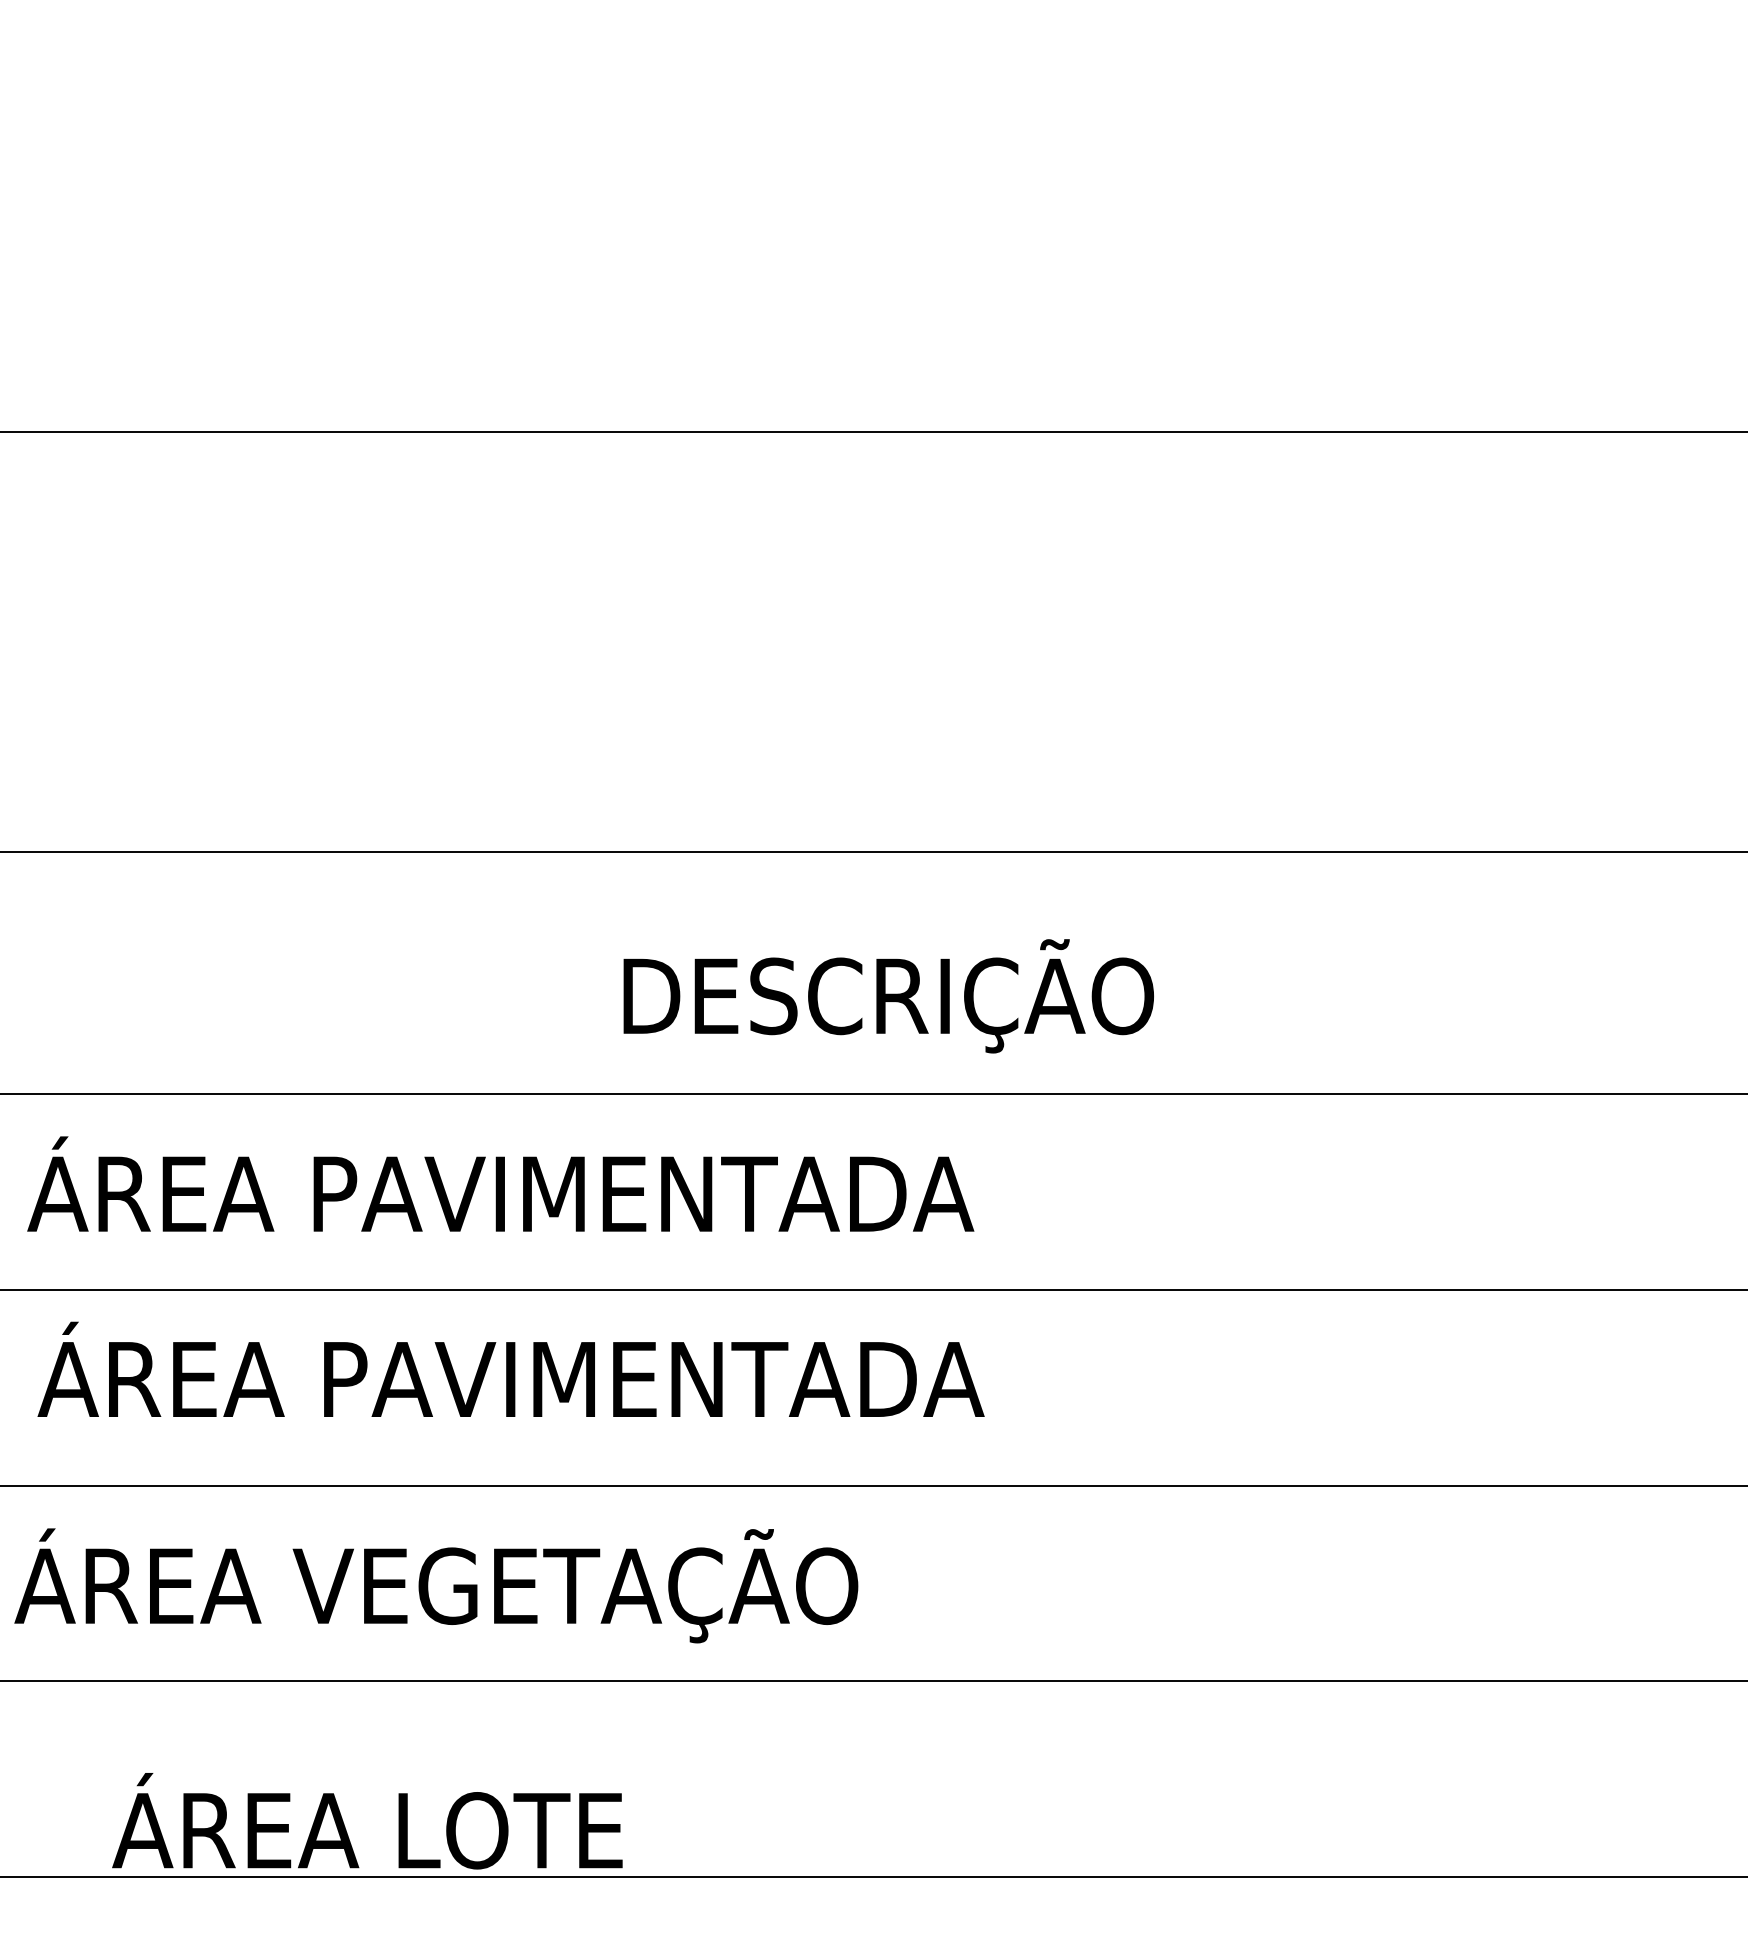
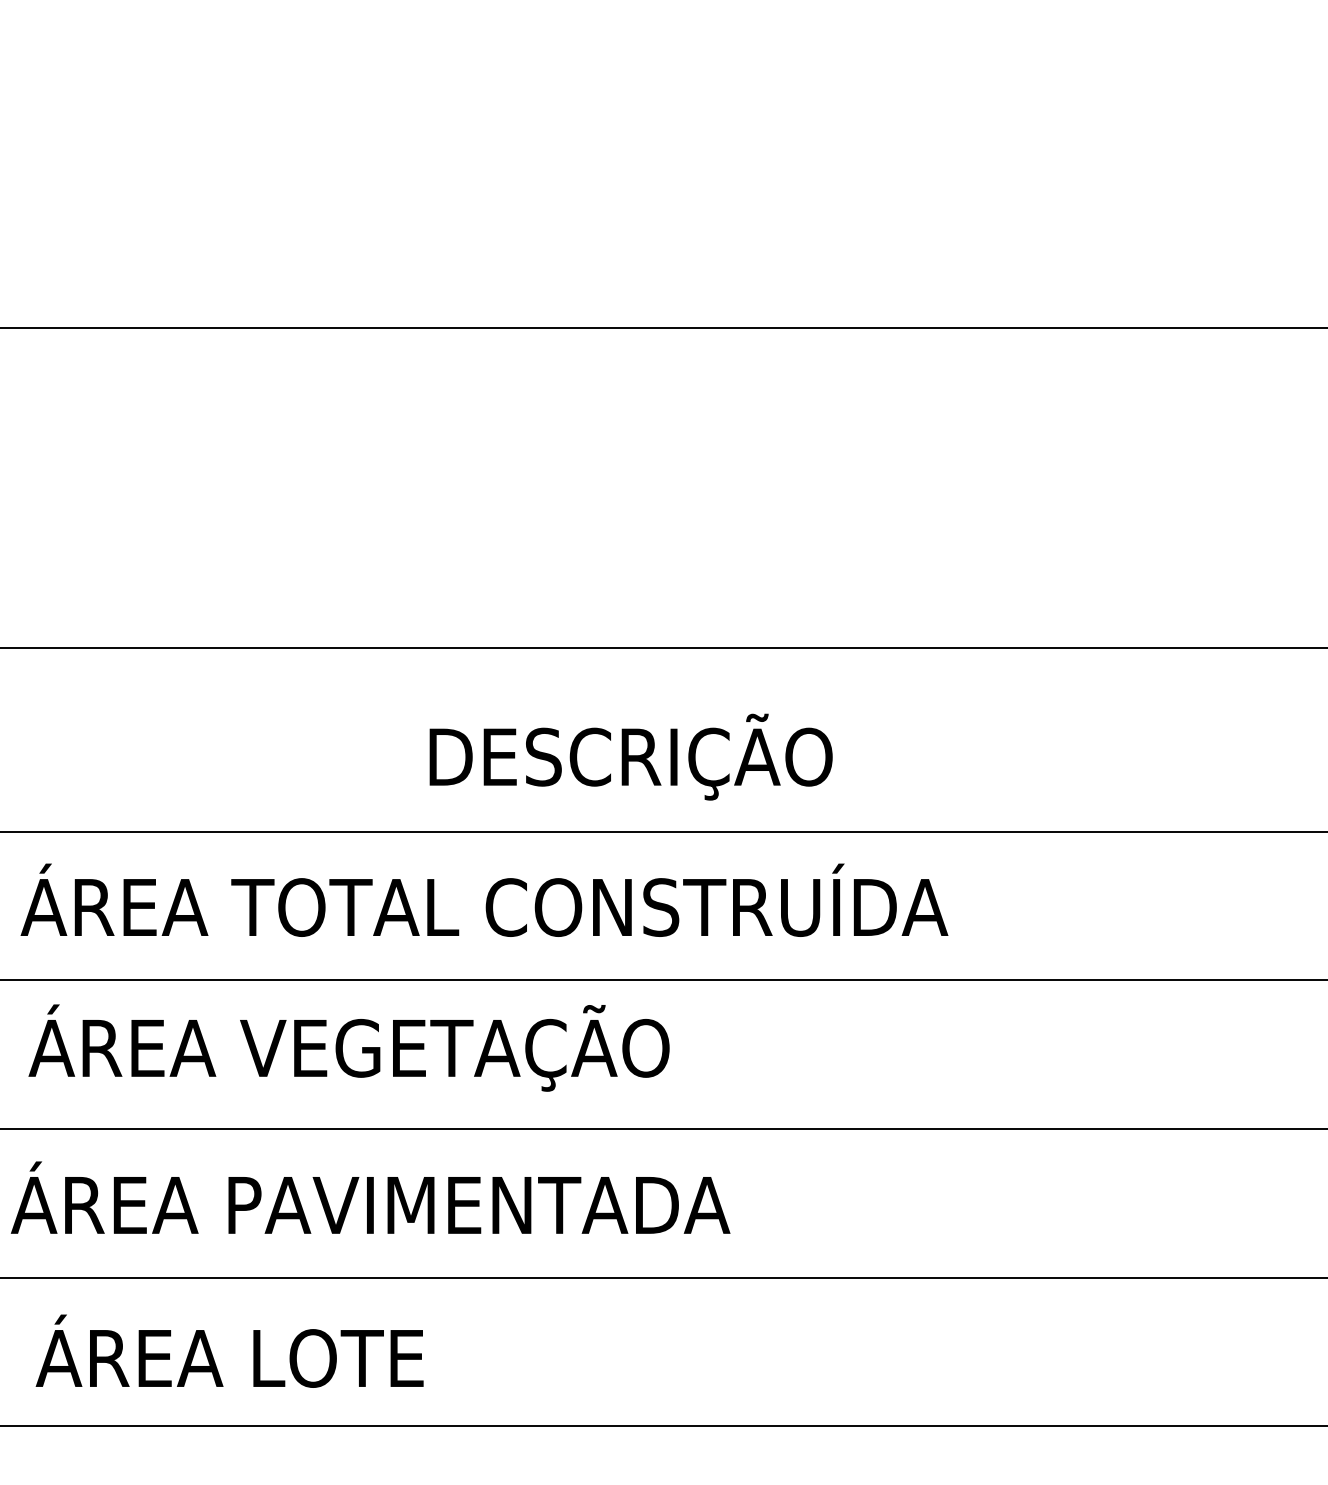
text: (888, 996) -> (630, 757), moved
text: (776, 1184) -> (589, 900), ÁREA PAVIMENTADA -> ÁREA TOTAL CONSTRUÍDA
text: (649, 1379) -> (493, 1048), ÁREA PAVIMENTADA -> ÁREA VEGETAÇÃO
text: (626, 1586) -> (475, 1205), ÁREA VEGETAÇÃO -> ÁREA PAVIMENTADA
text: (367, 1821) -> (229, 1351), moved

